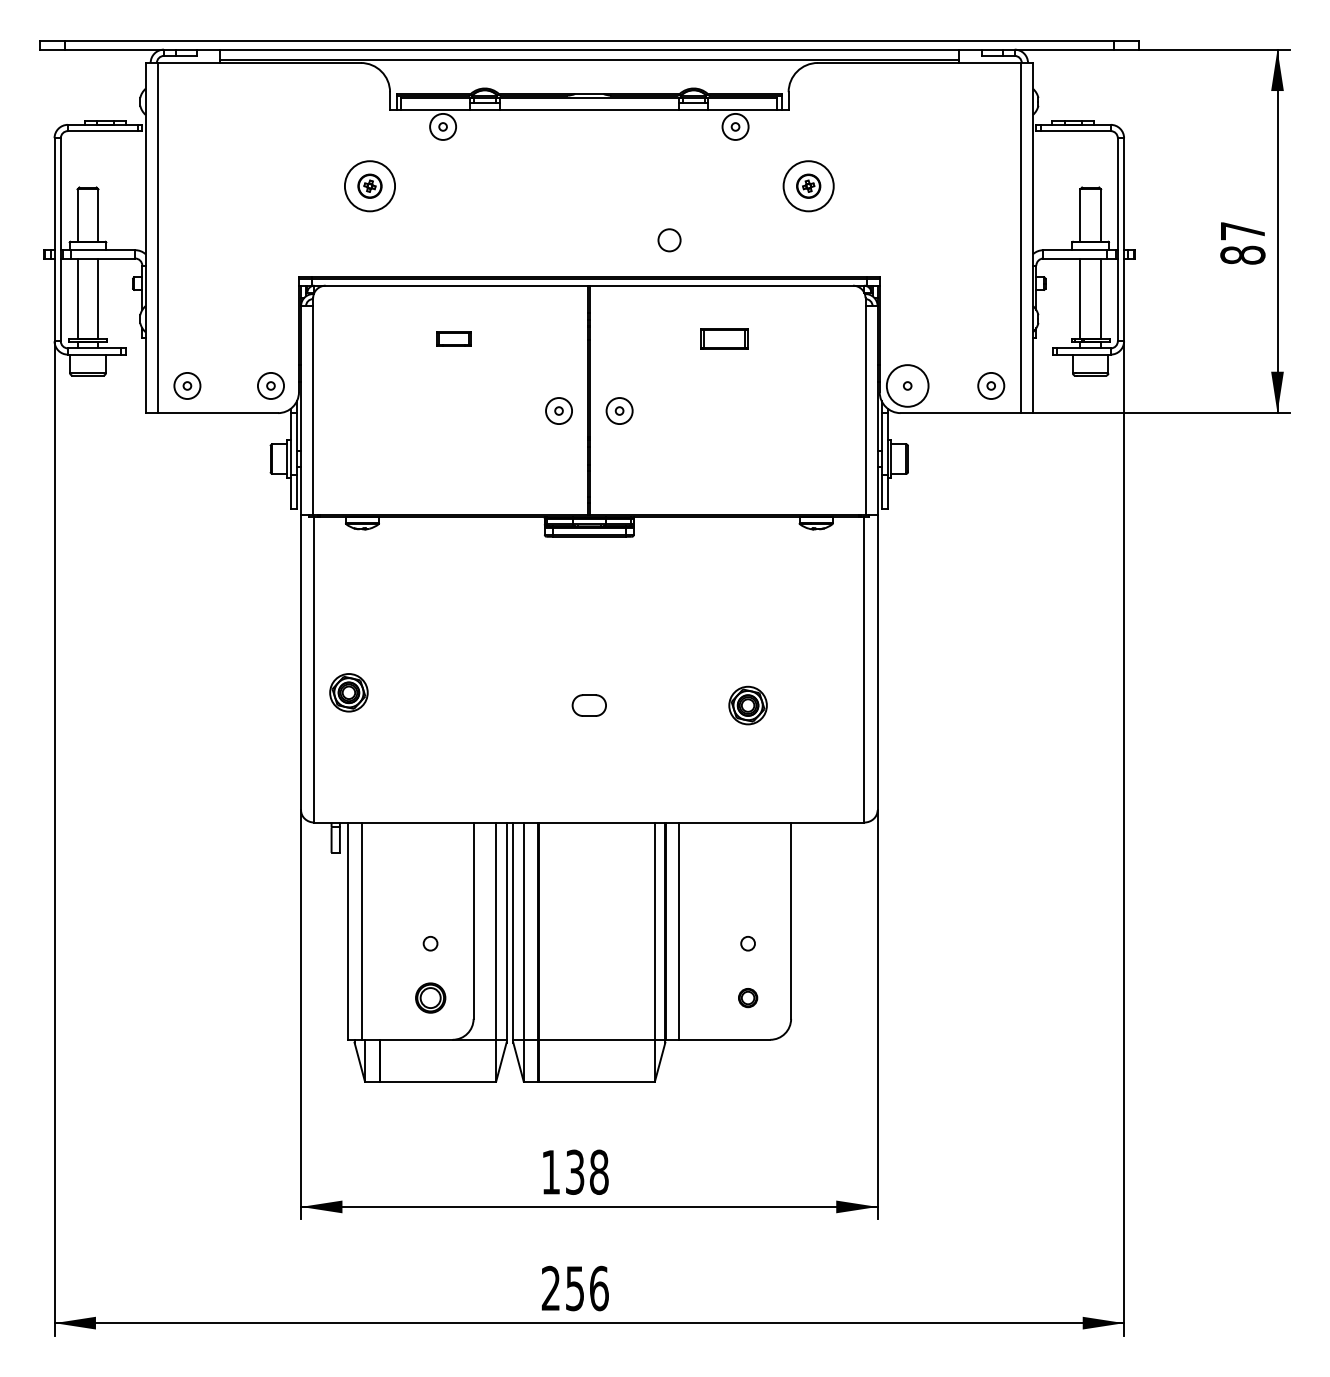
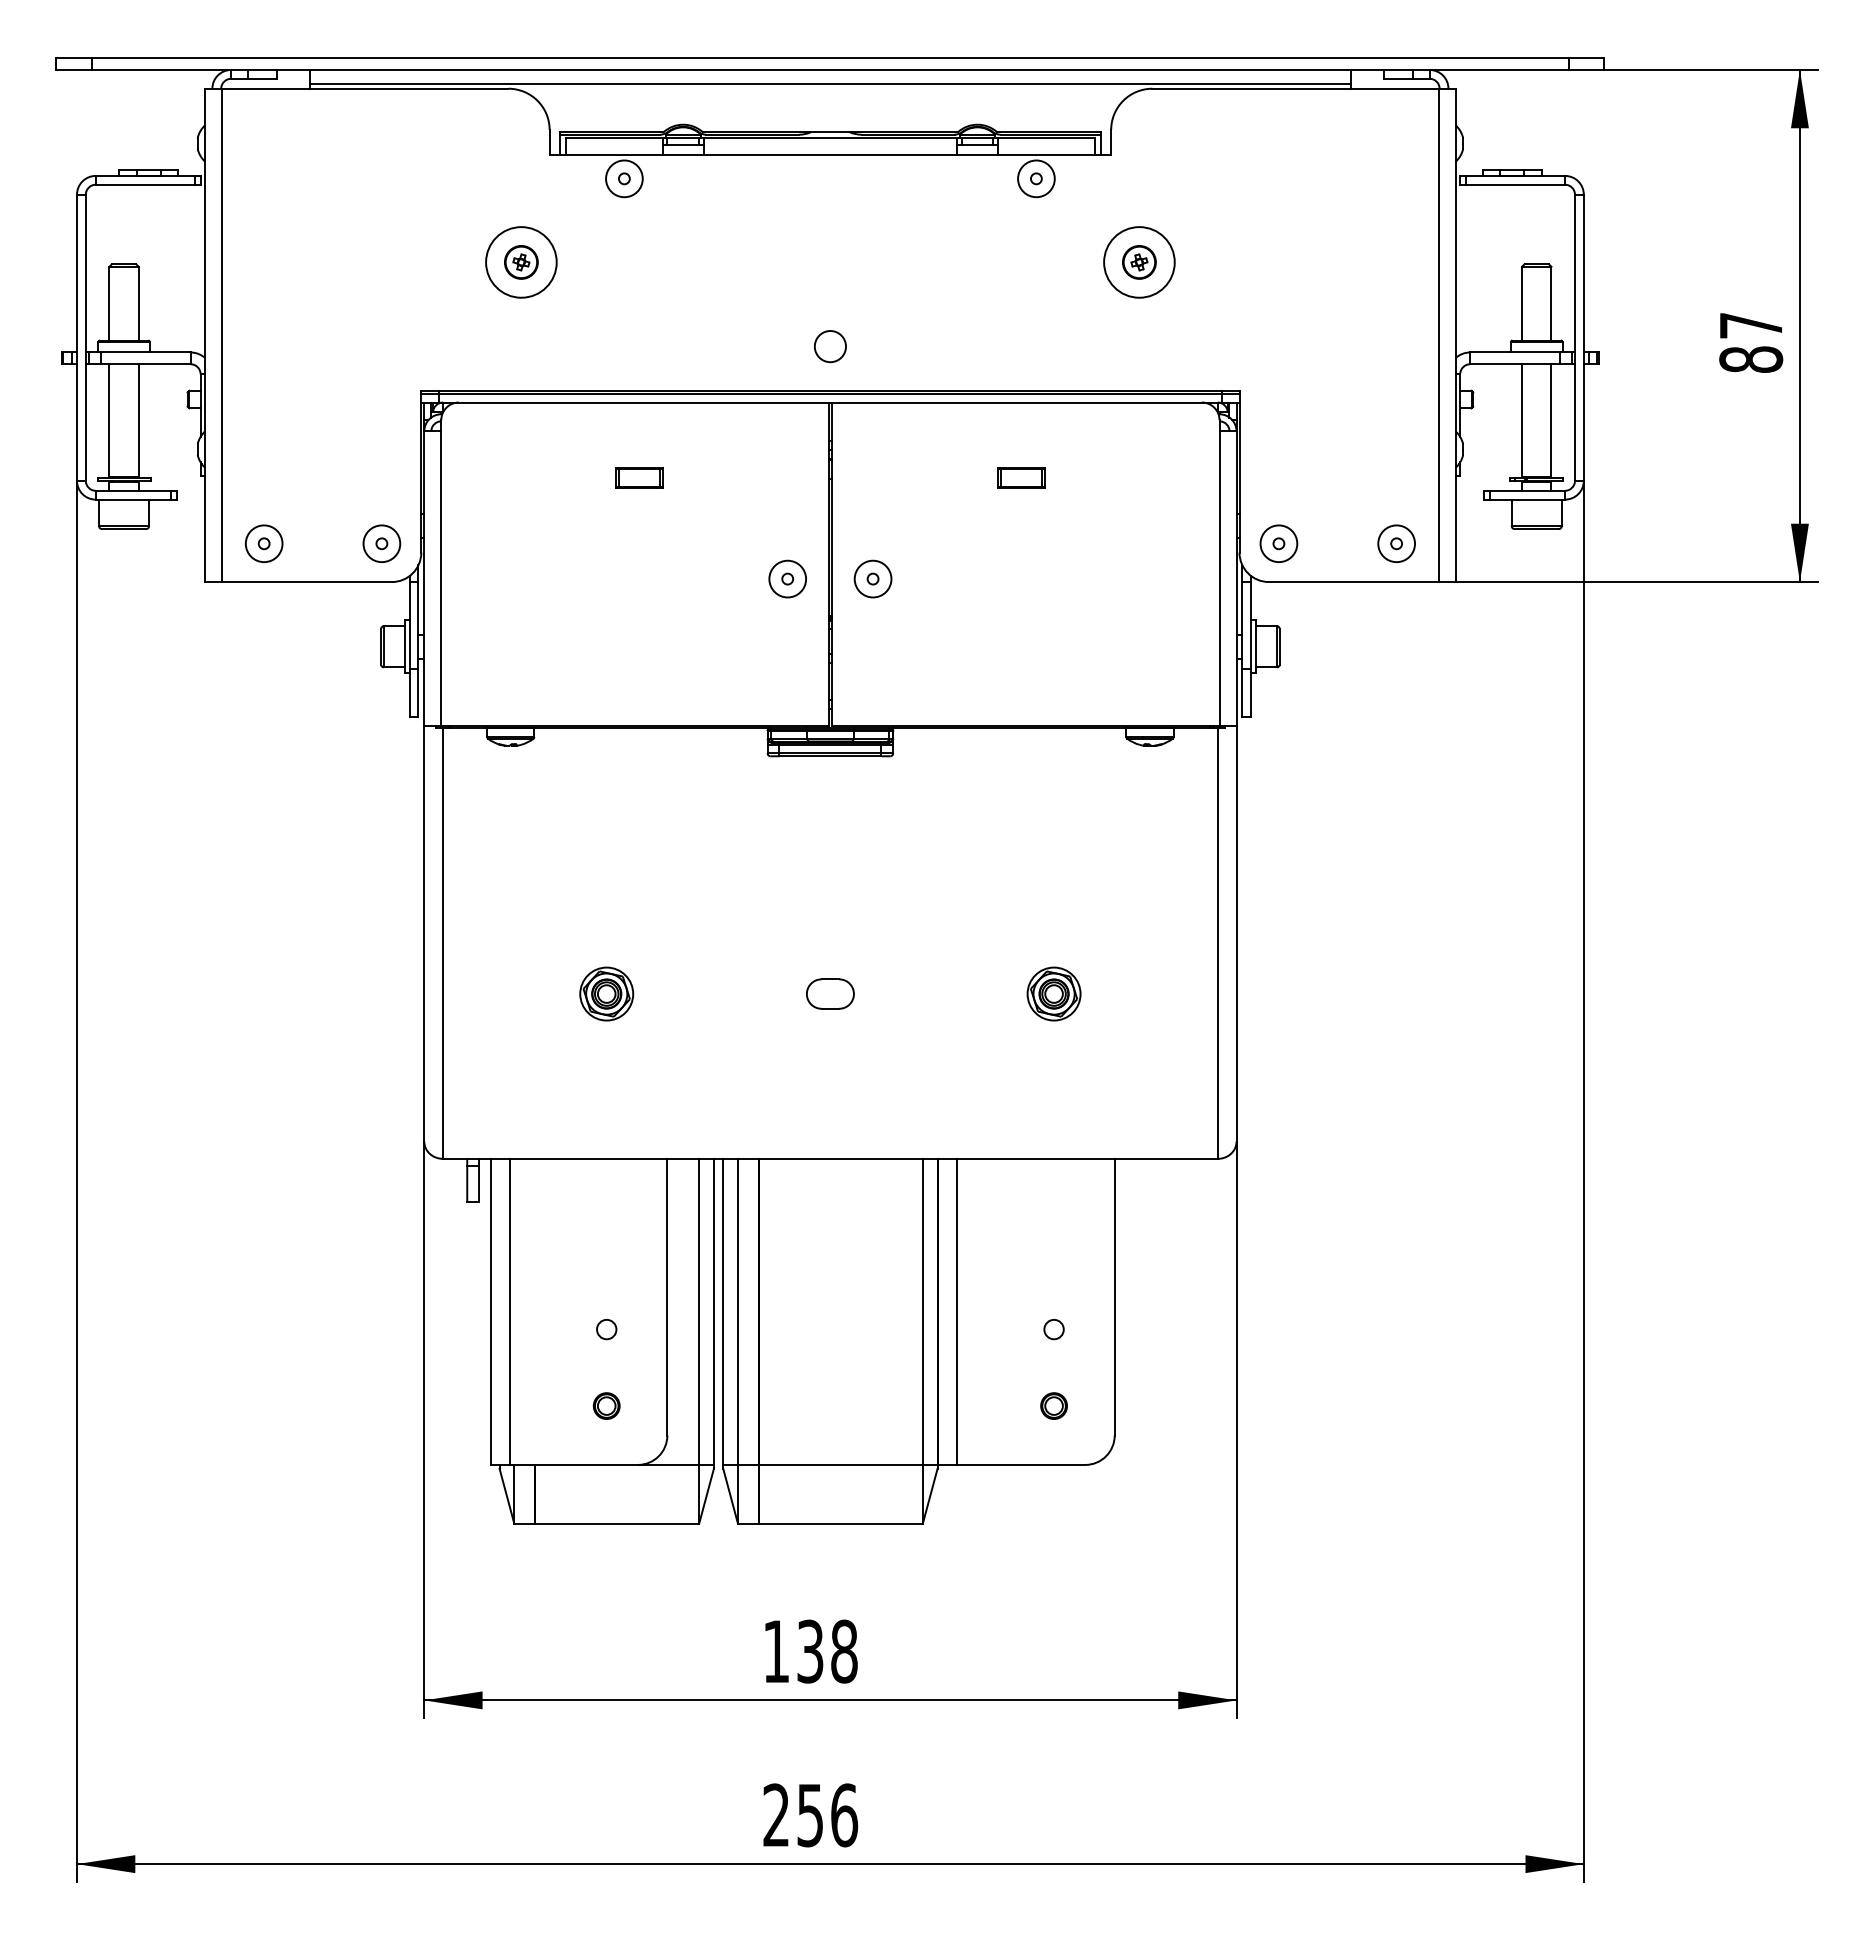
circle: (668, 240) -> (829, 346), moved
part: (724, 338) -> (1021, 477), size x0.71
circle: (907, 385) -> (1278, 543), size x0.62
part: (348, 692) -> (606, 993), moved
part: (430, 997) -> (606, 1405), size x0.62

